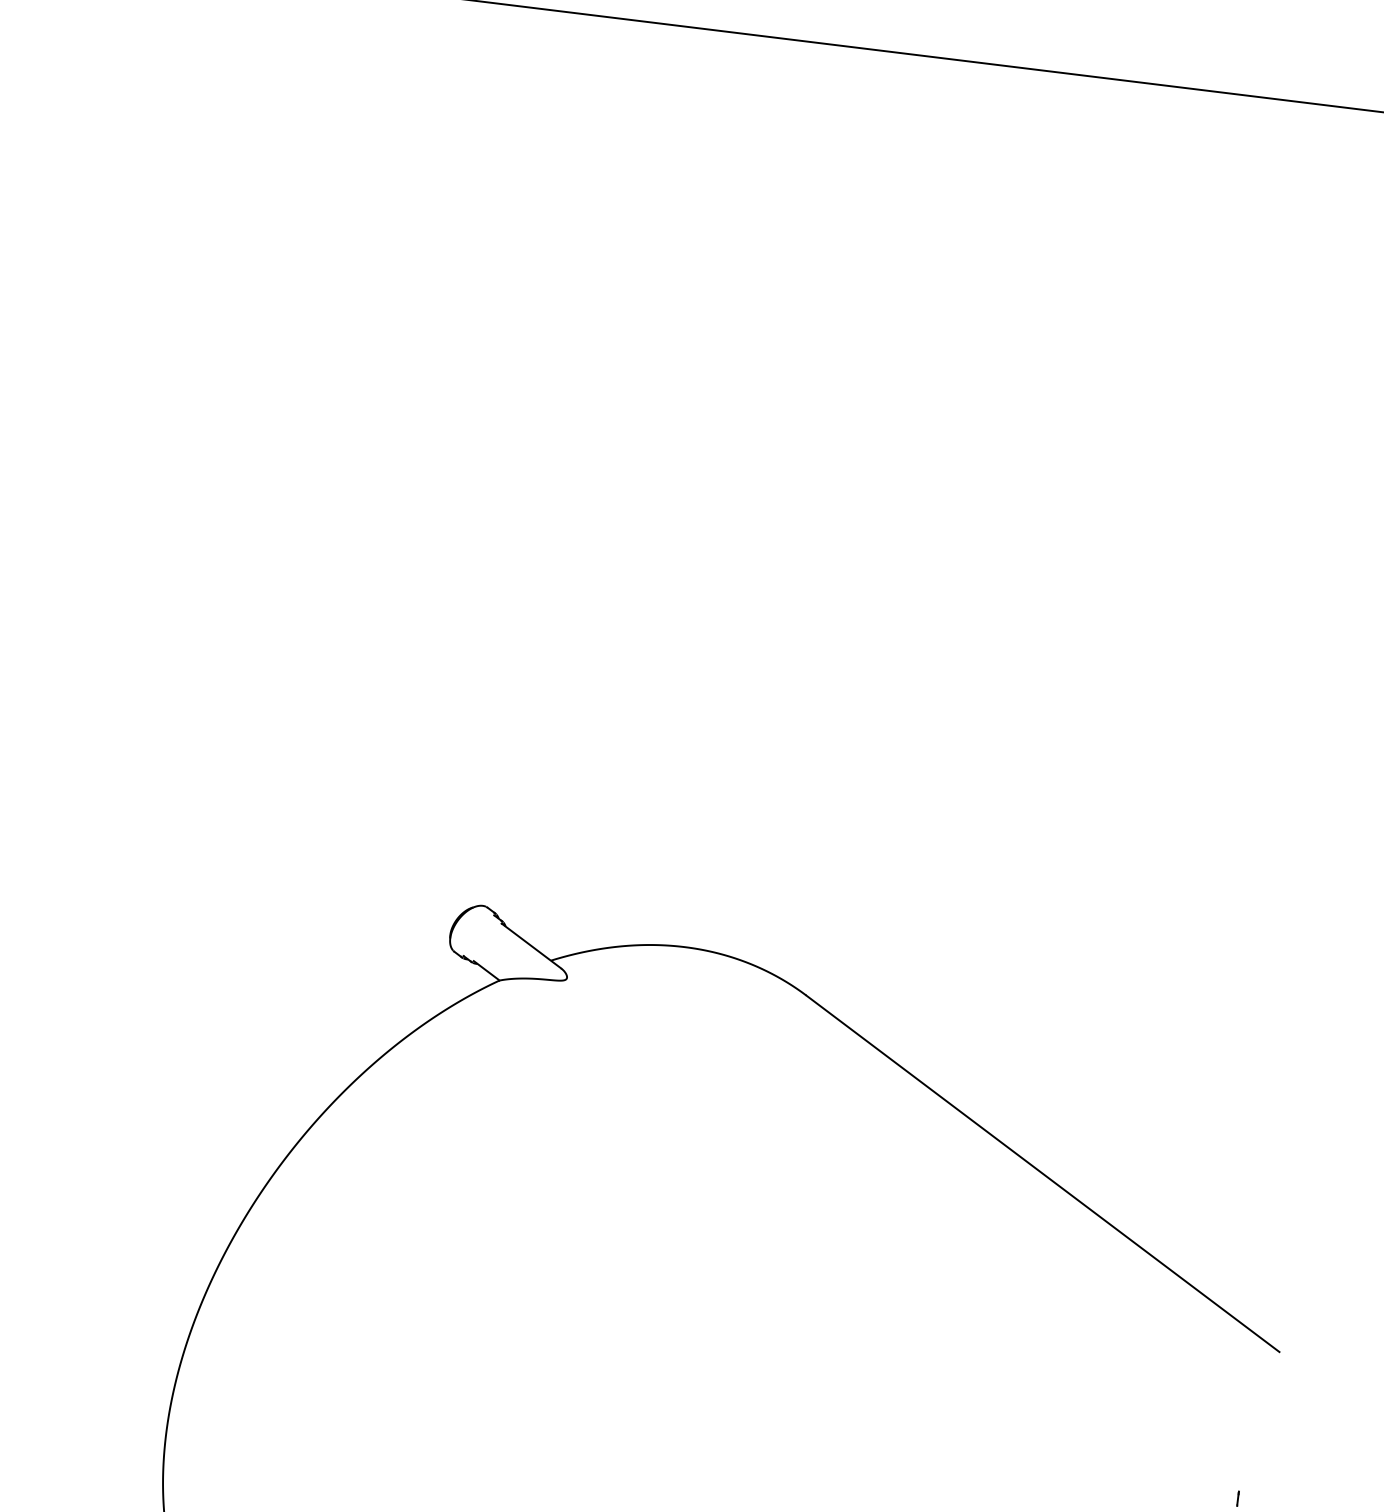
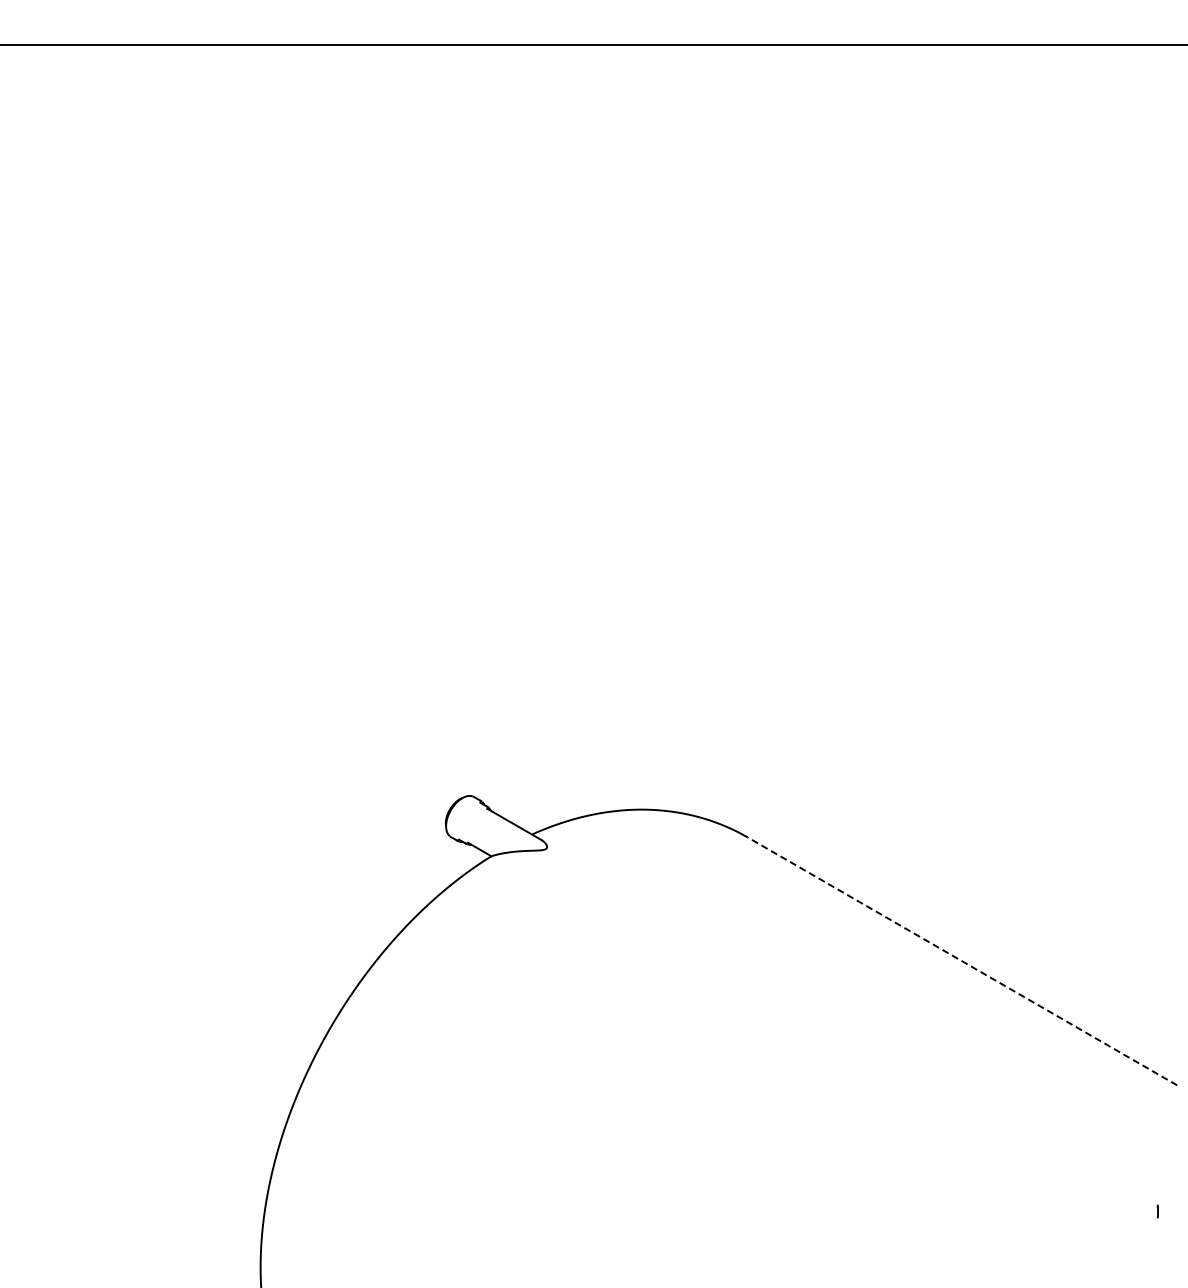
line: (1042, 1173) -> (962, 961), solid -> dashed

